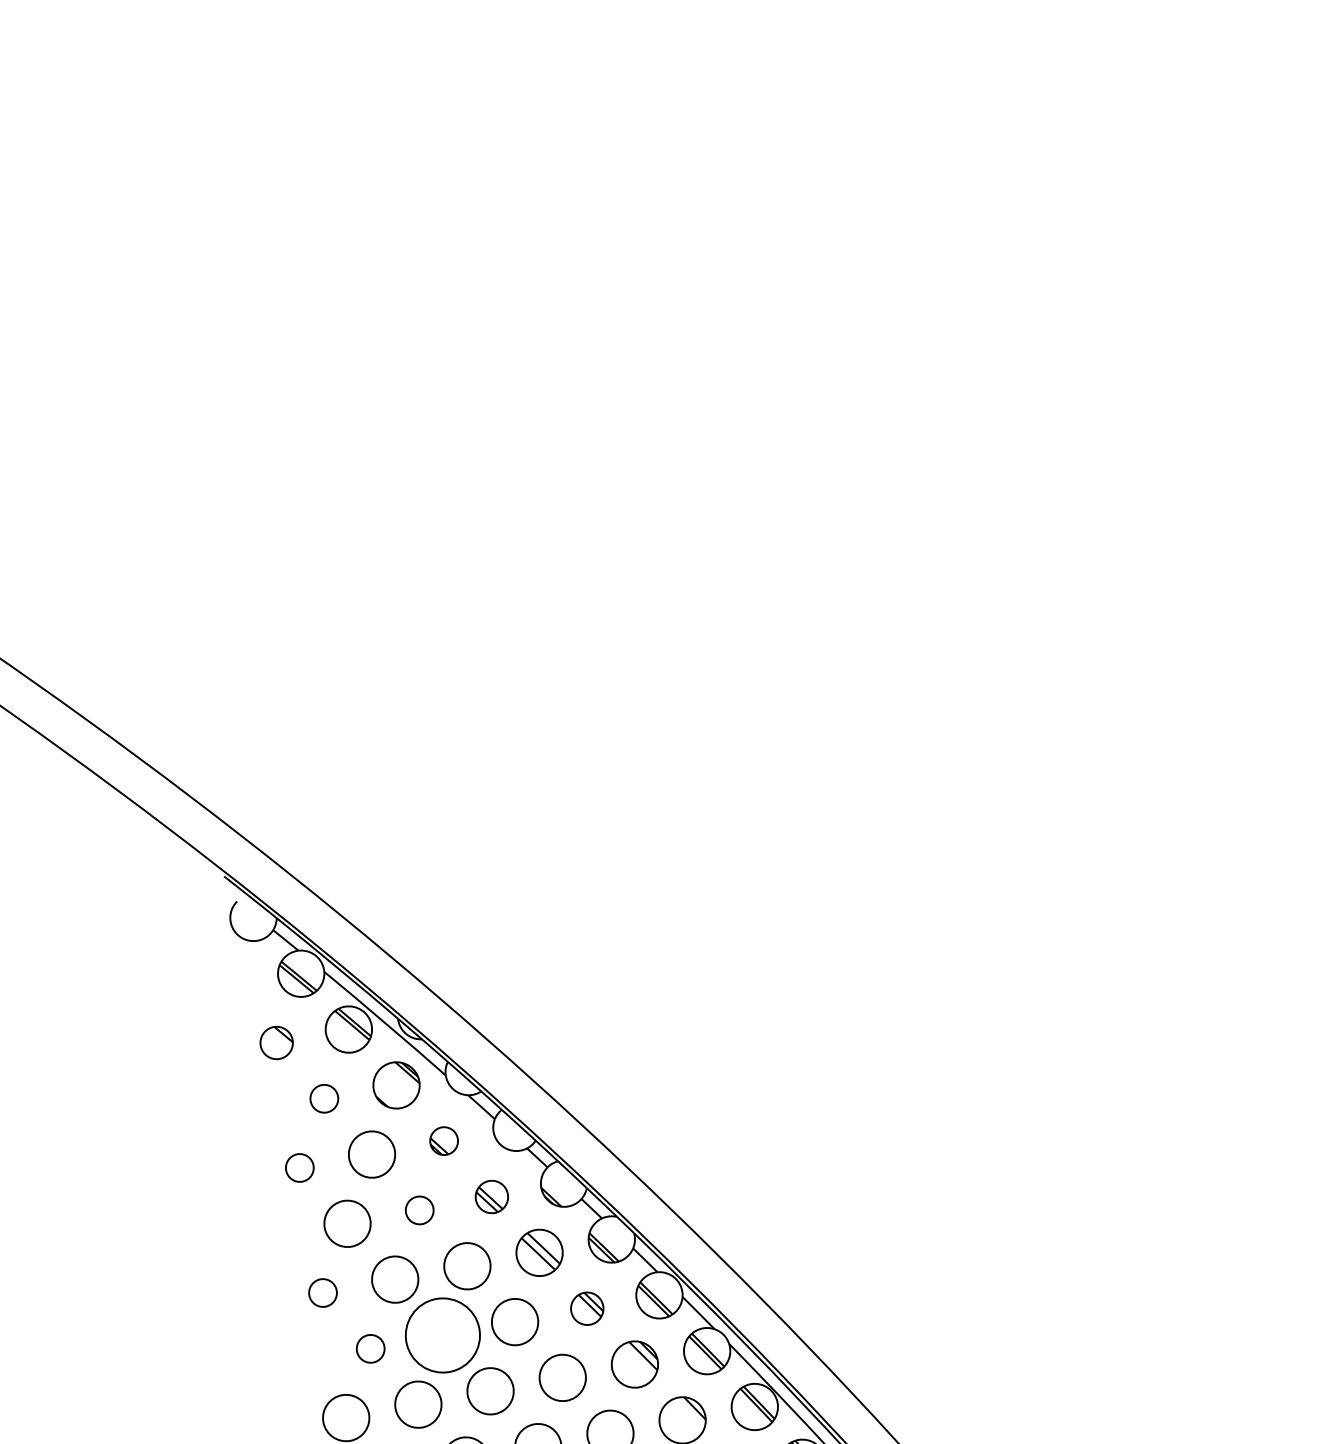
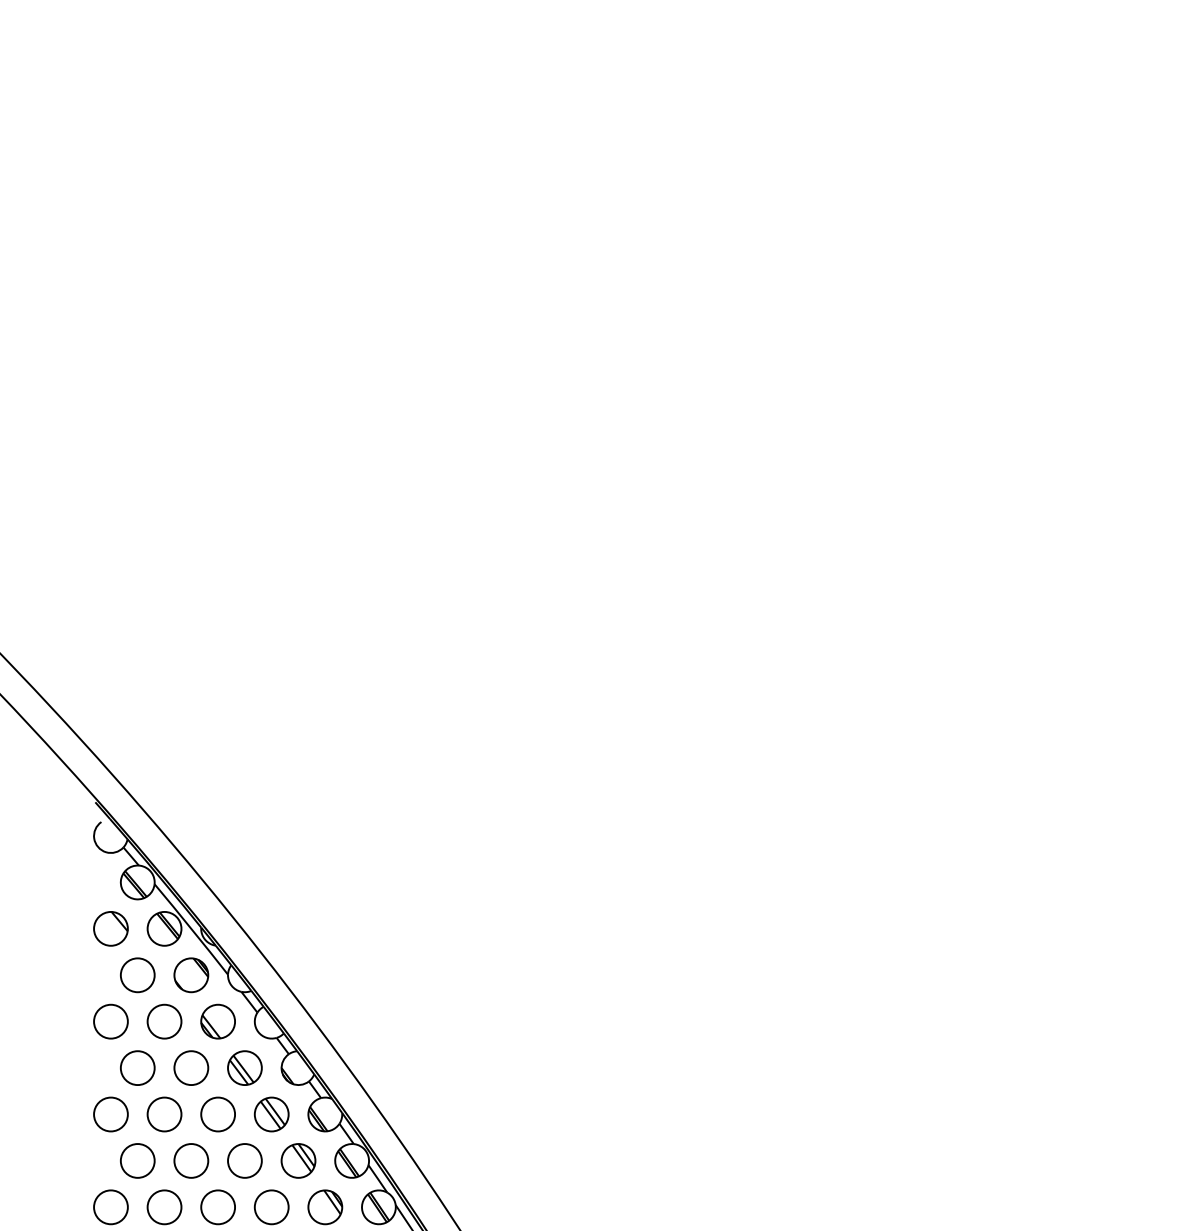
part: (275, 1042) -> (110, 928), size x1.43
circle: (324, 1099) -> (137, 975), size x1.67
part: (443, 1141) -> (217, 1021), size x1.67
circle: (299, 1167) -> (110, 1021), size x1.67
part: (491, 1196) -> (244, 1067), size x1.43
circle: (420, 1210) -> (191, 1068), size x1.67
circle: (322, 1293) -> (110, 1114), size x1.67
part: (587, 1308) -> (298, 1160), size x1.43
circle: (442, 1334) -> (191, 1160), size x0.62
circle: (370, 1348) -> (137, 1160), size x1.67

